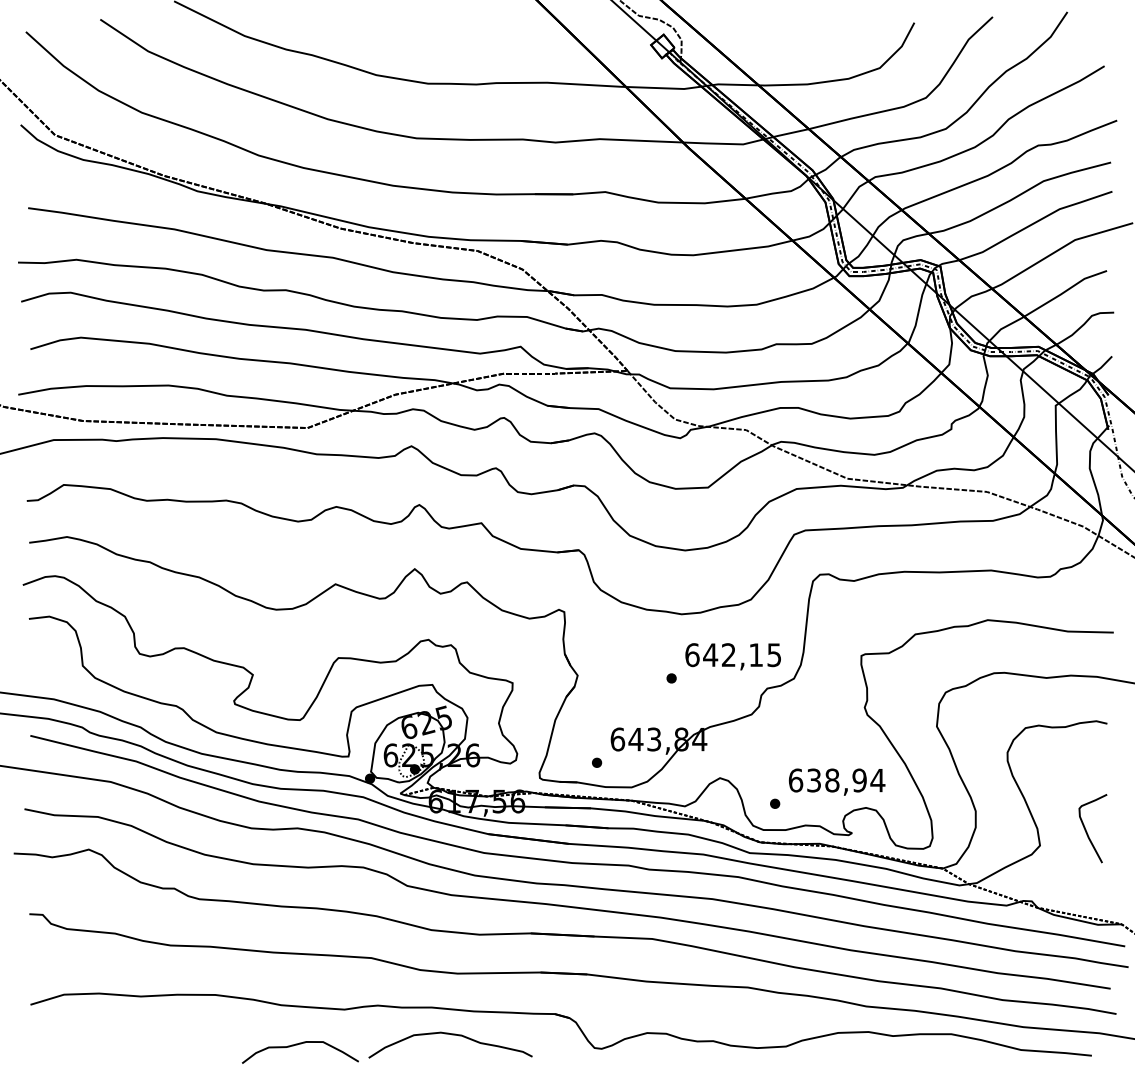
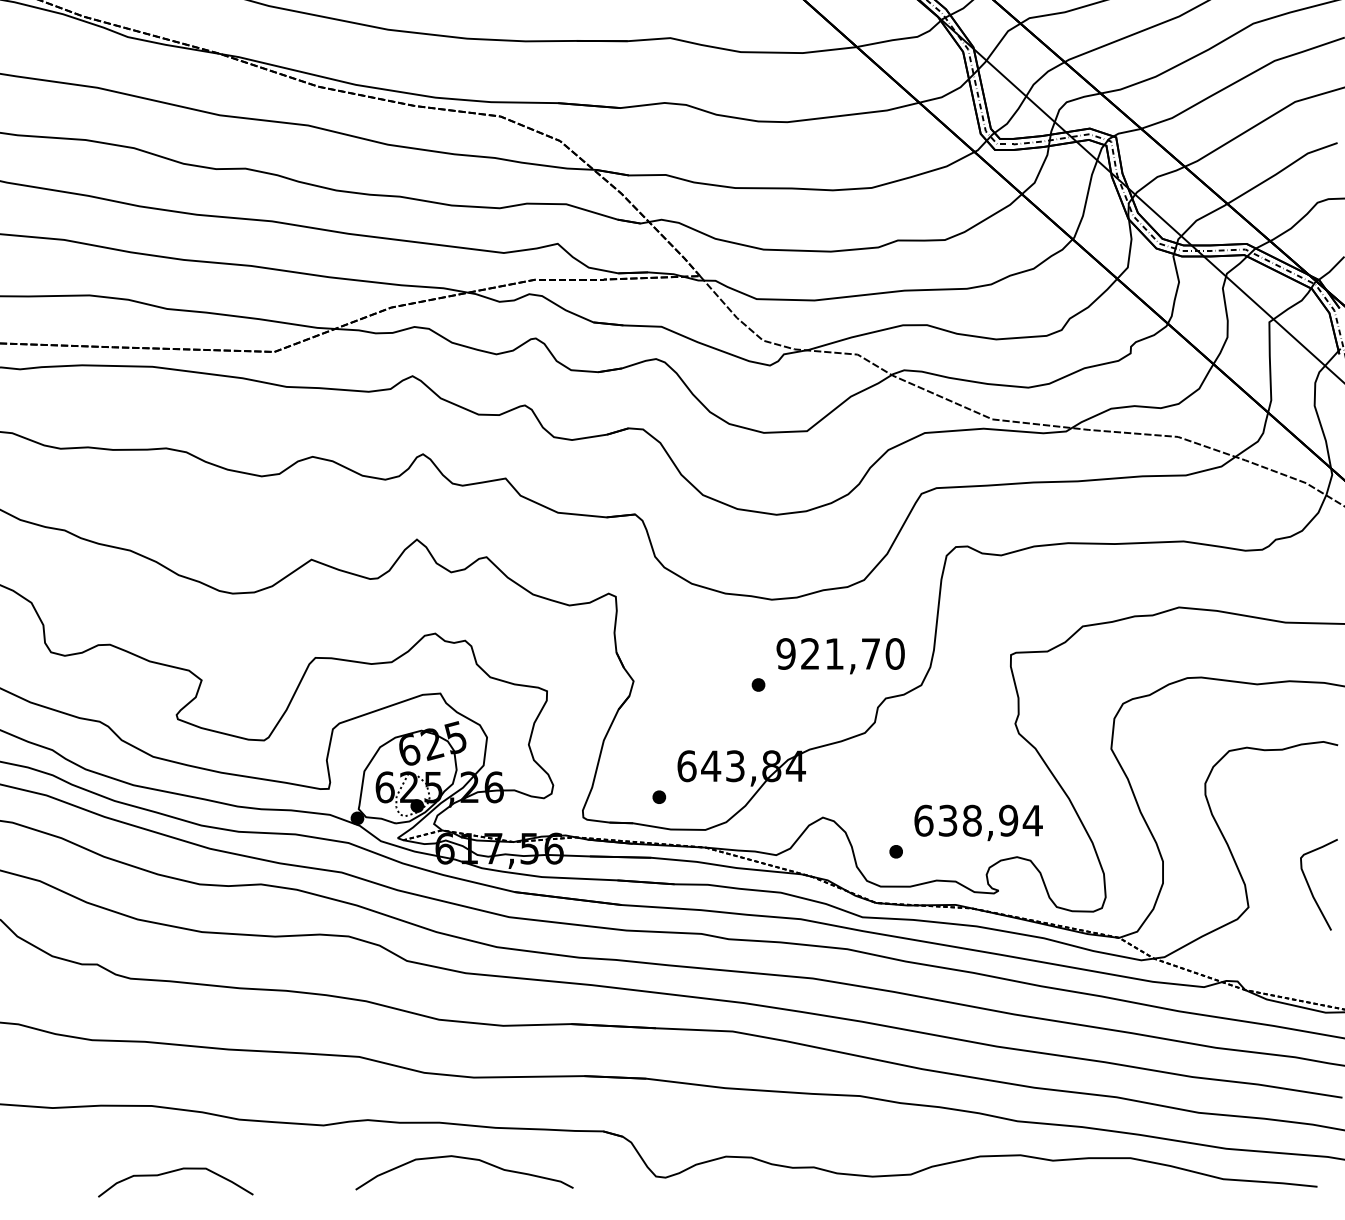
text: (733, 655) -> (840, 654), 642,15 -> 921,70
curve: (297, 1045) -> (171, 1173), moved

